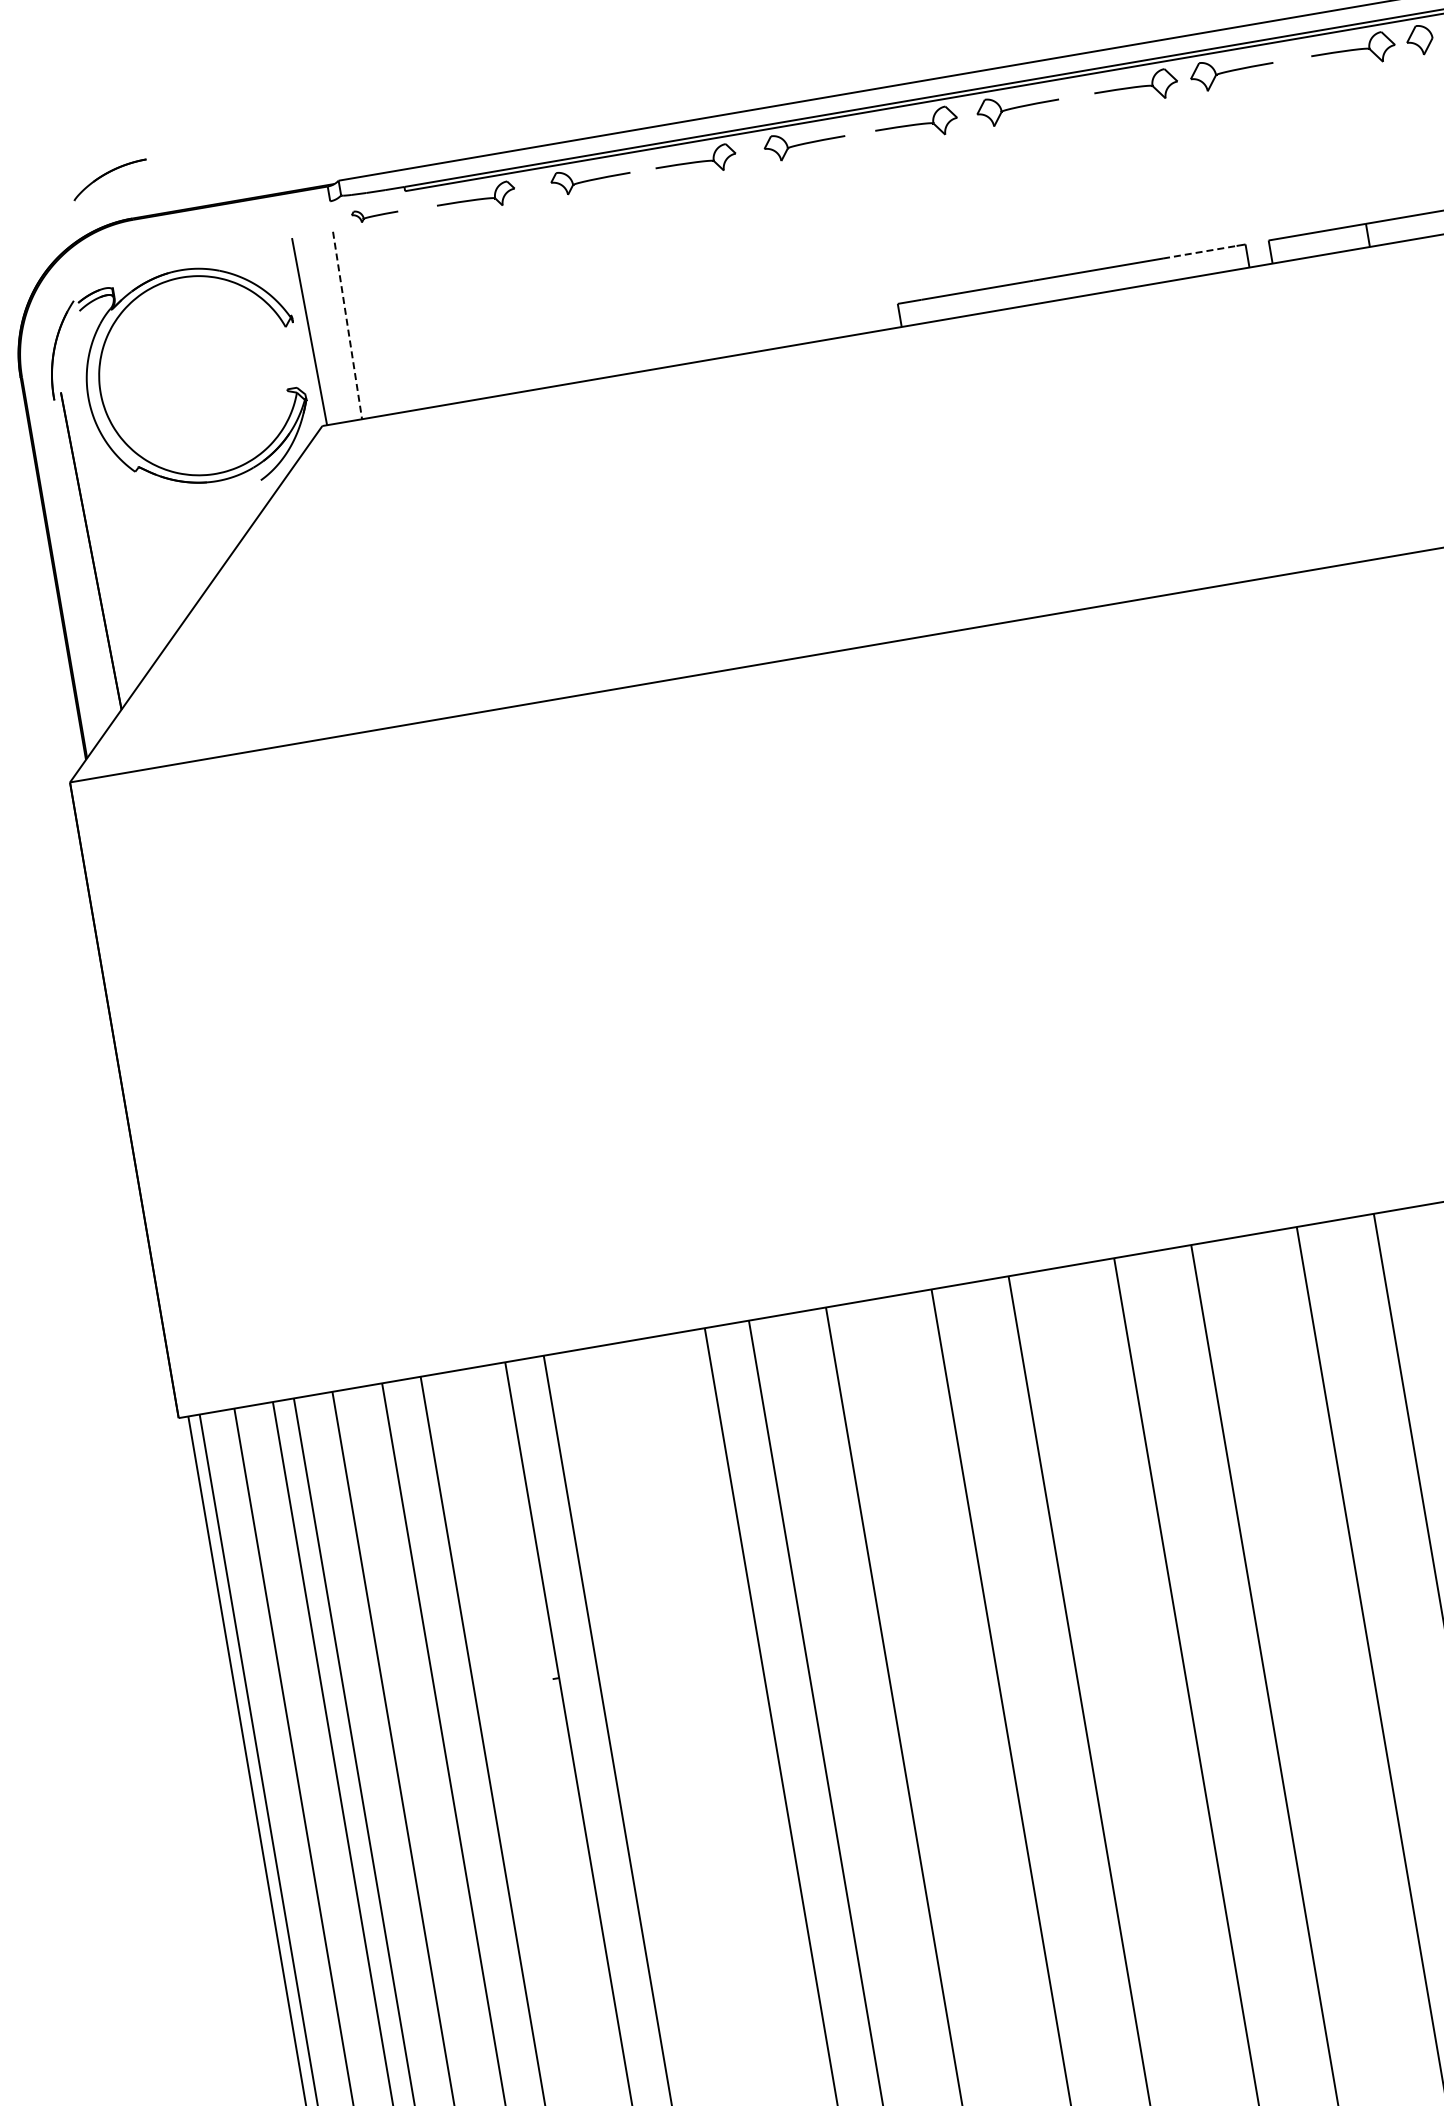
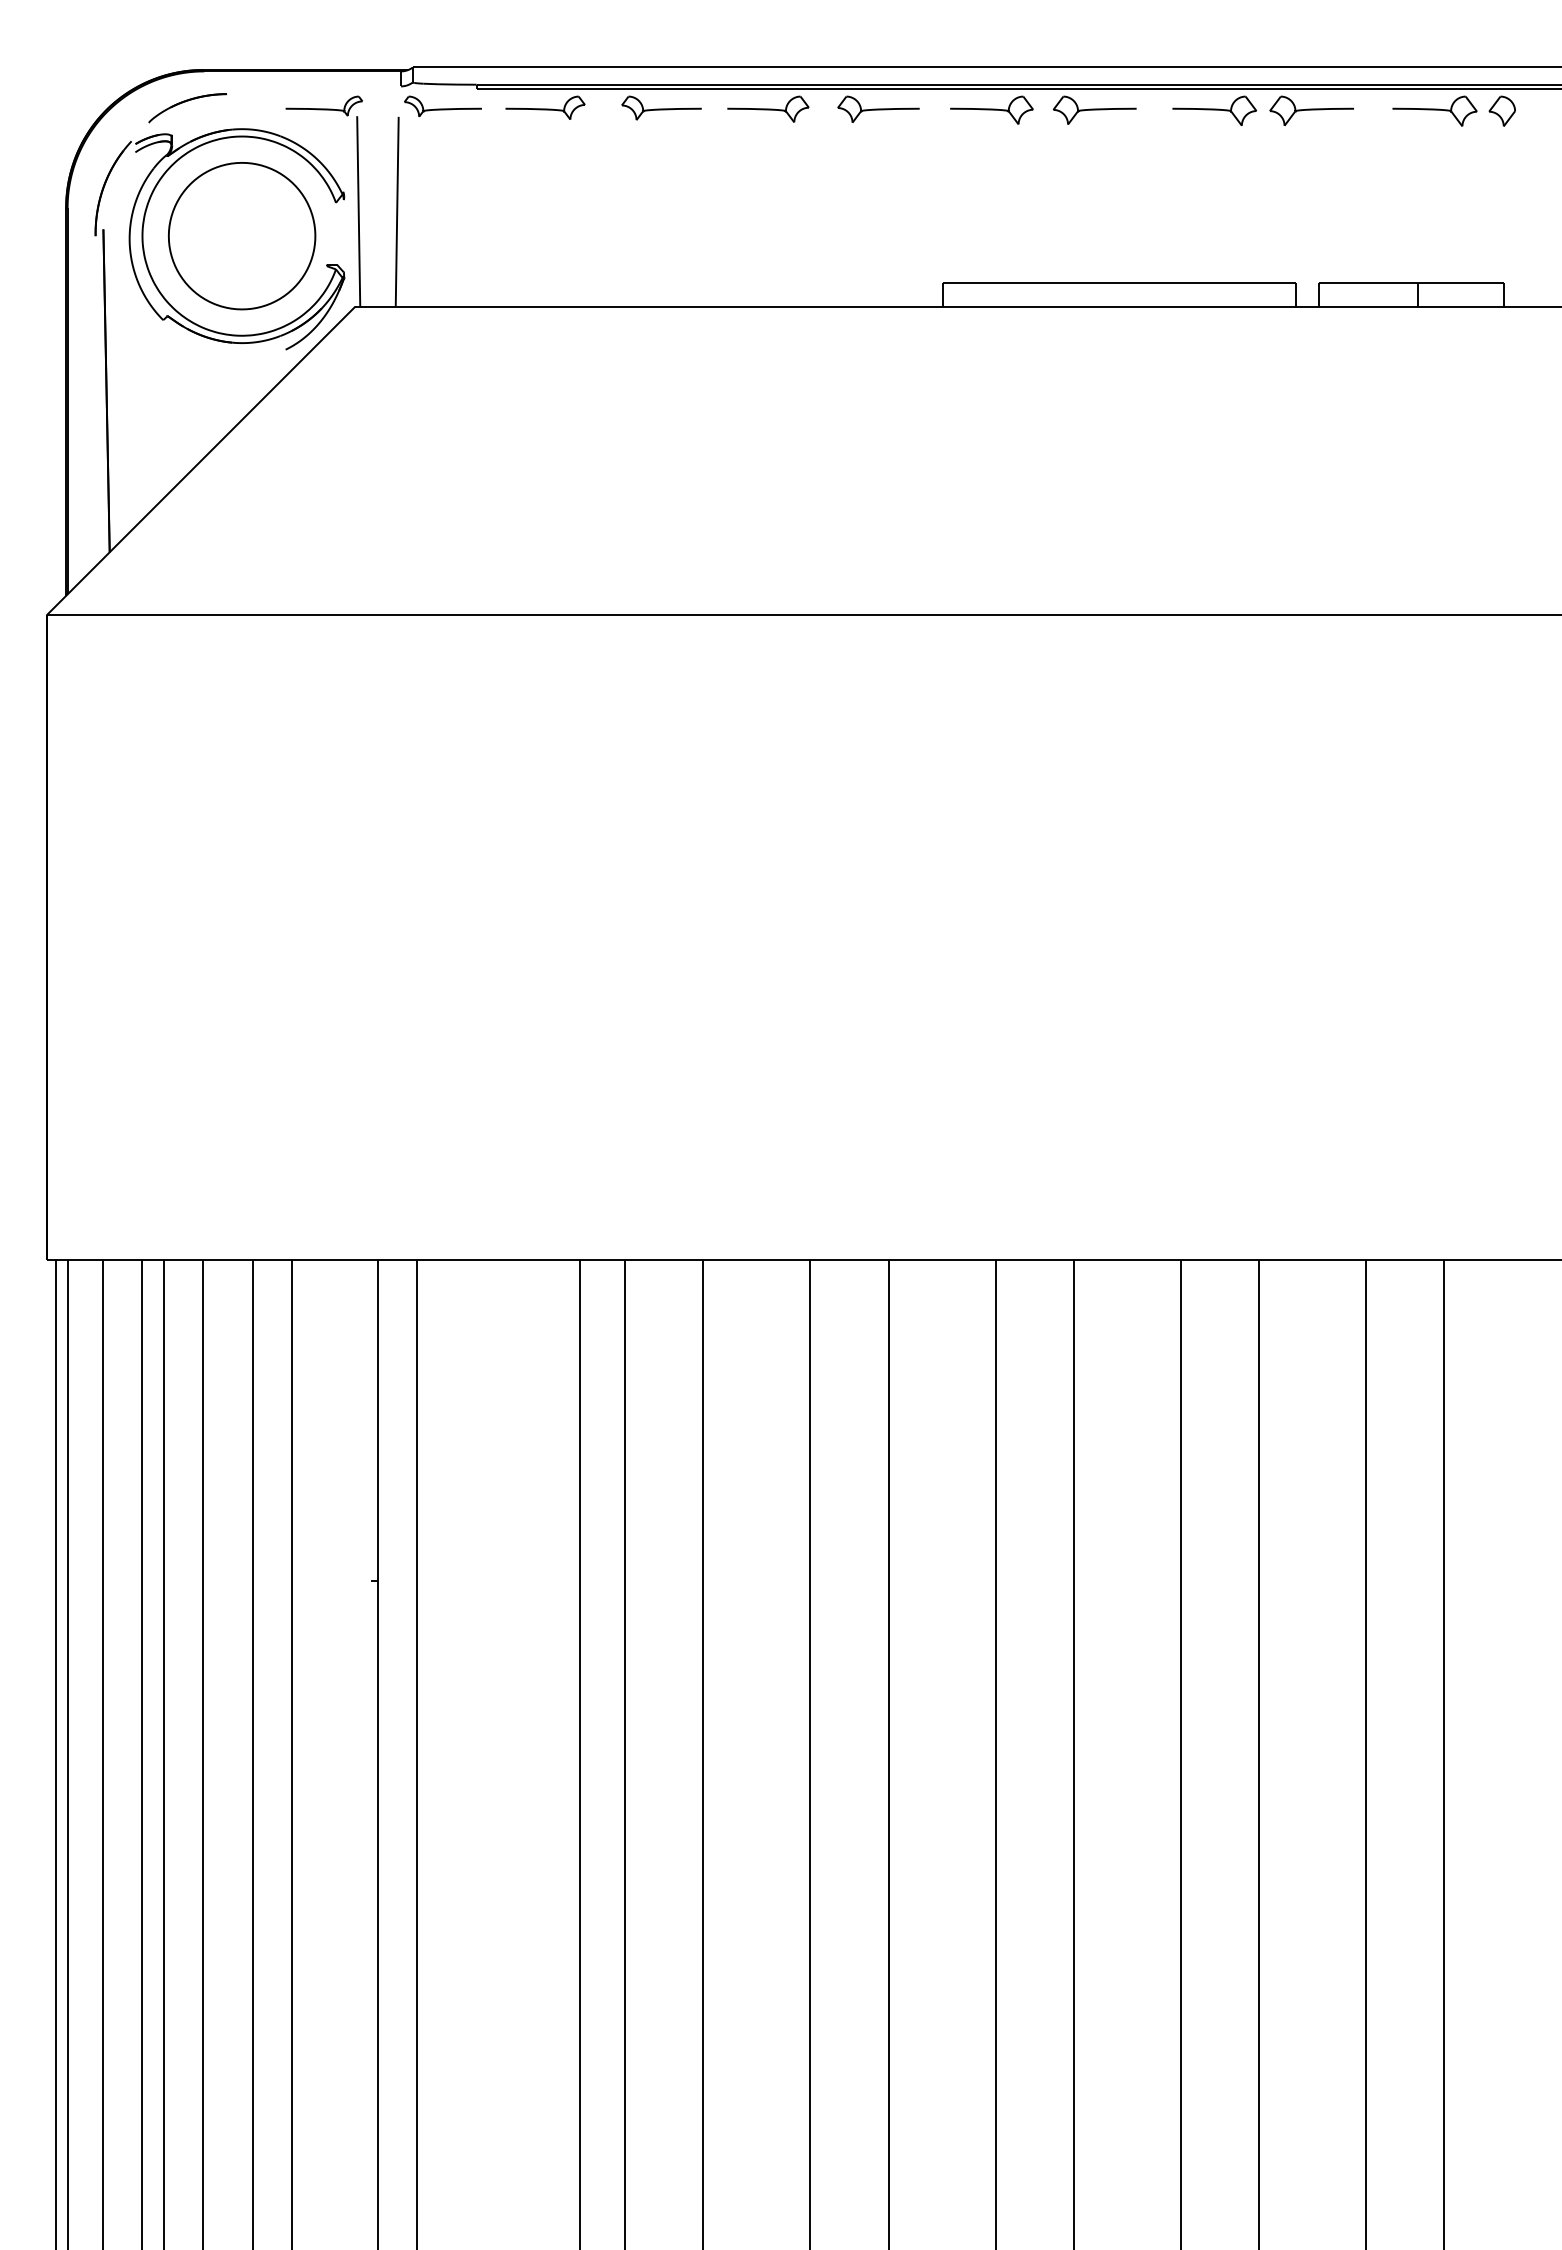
part: (106, 174) -> (185, 102), moved
part: (374, 214) -> (442, 106), size x1.67
part: (257, 233) -> (323, 105), added
line: (1200, 252) -> (1250, 283), dashed -> solid
line: (347, 325) -> (397, 211), dashed -> solid
part: (199, 376) -> (242, 236), added

